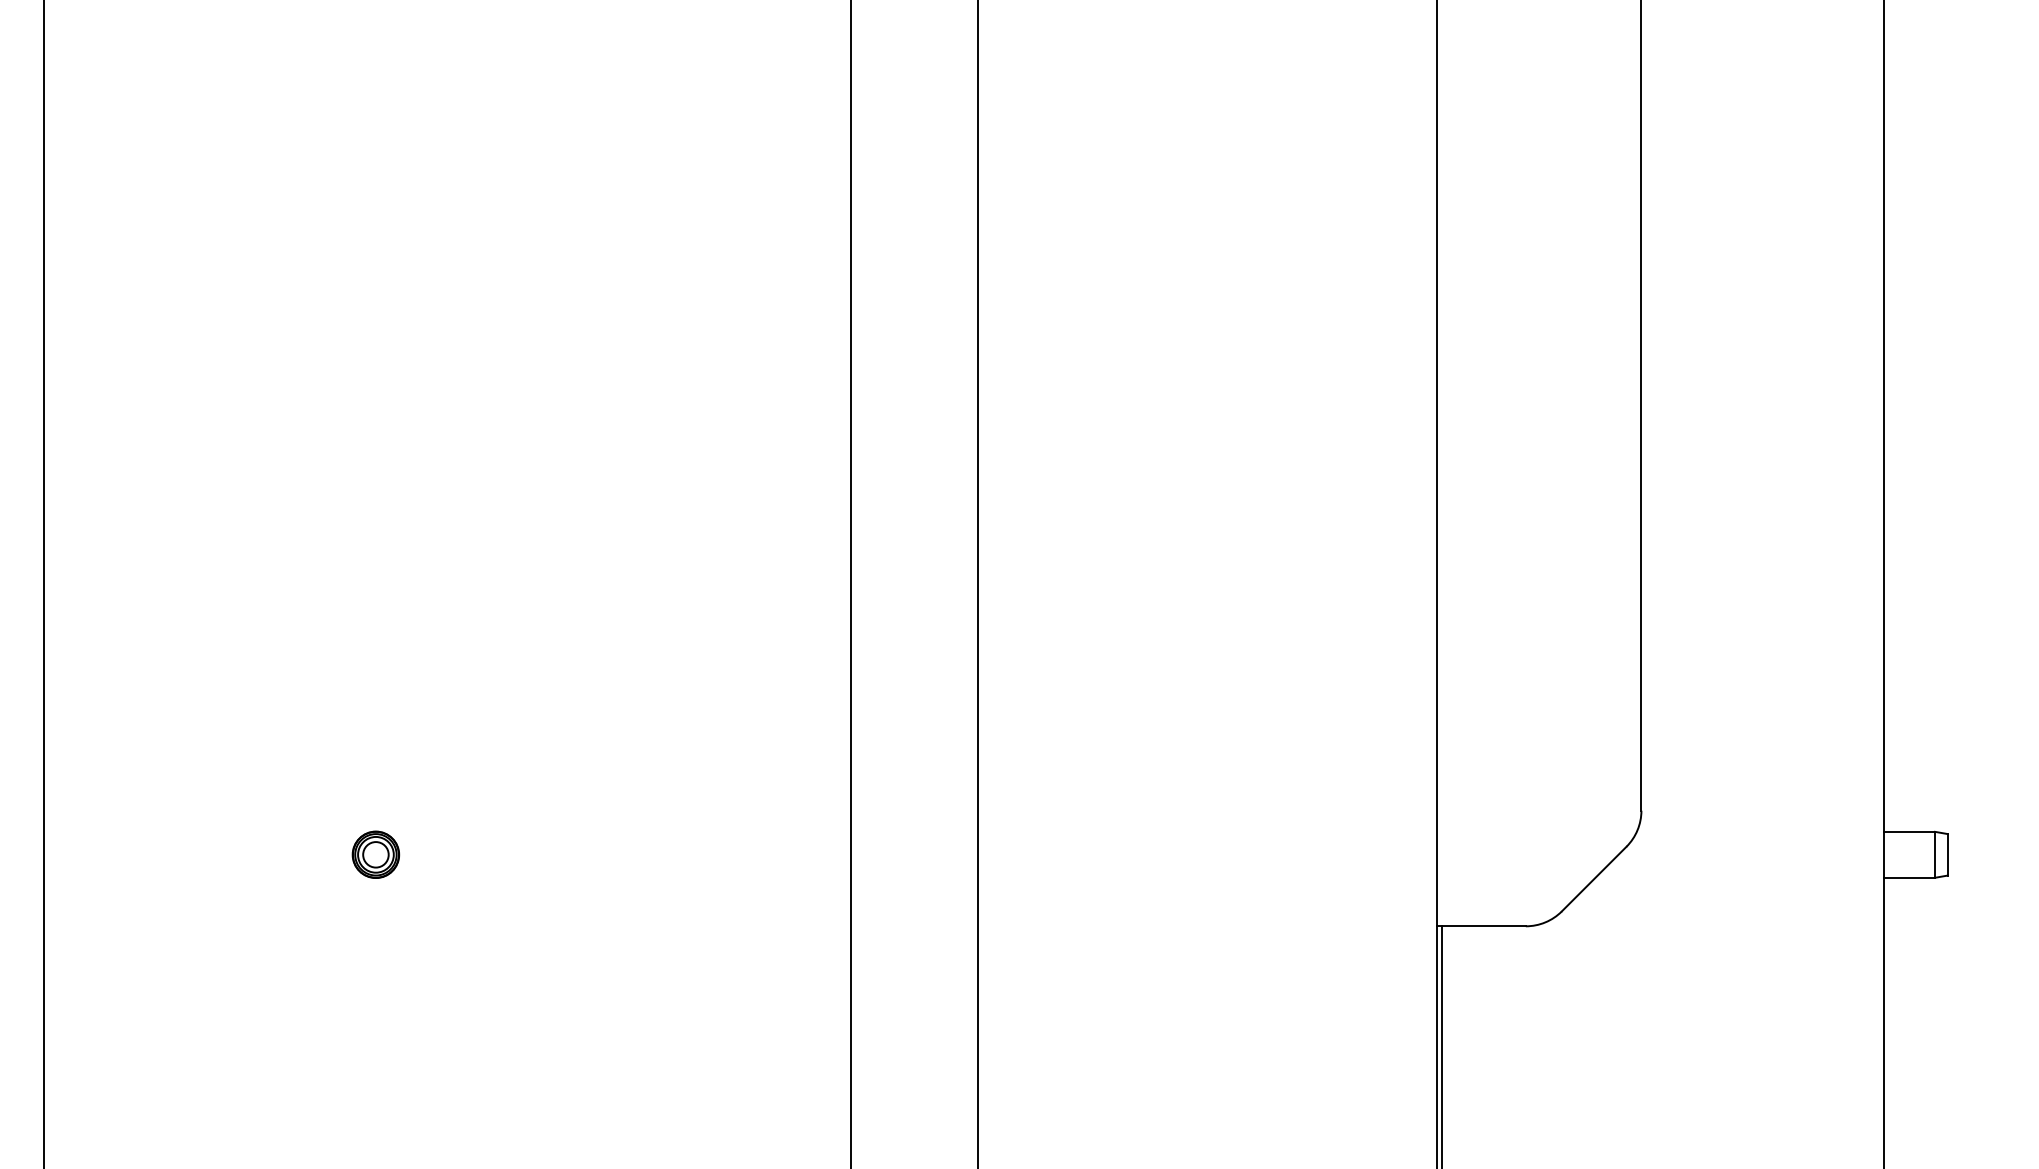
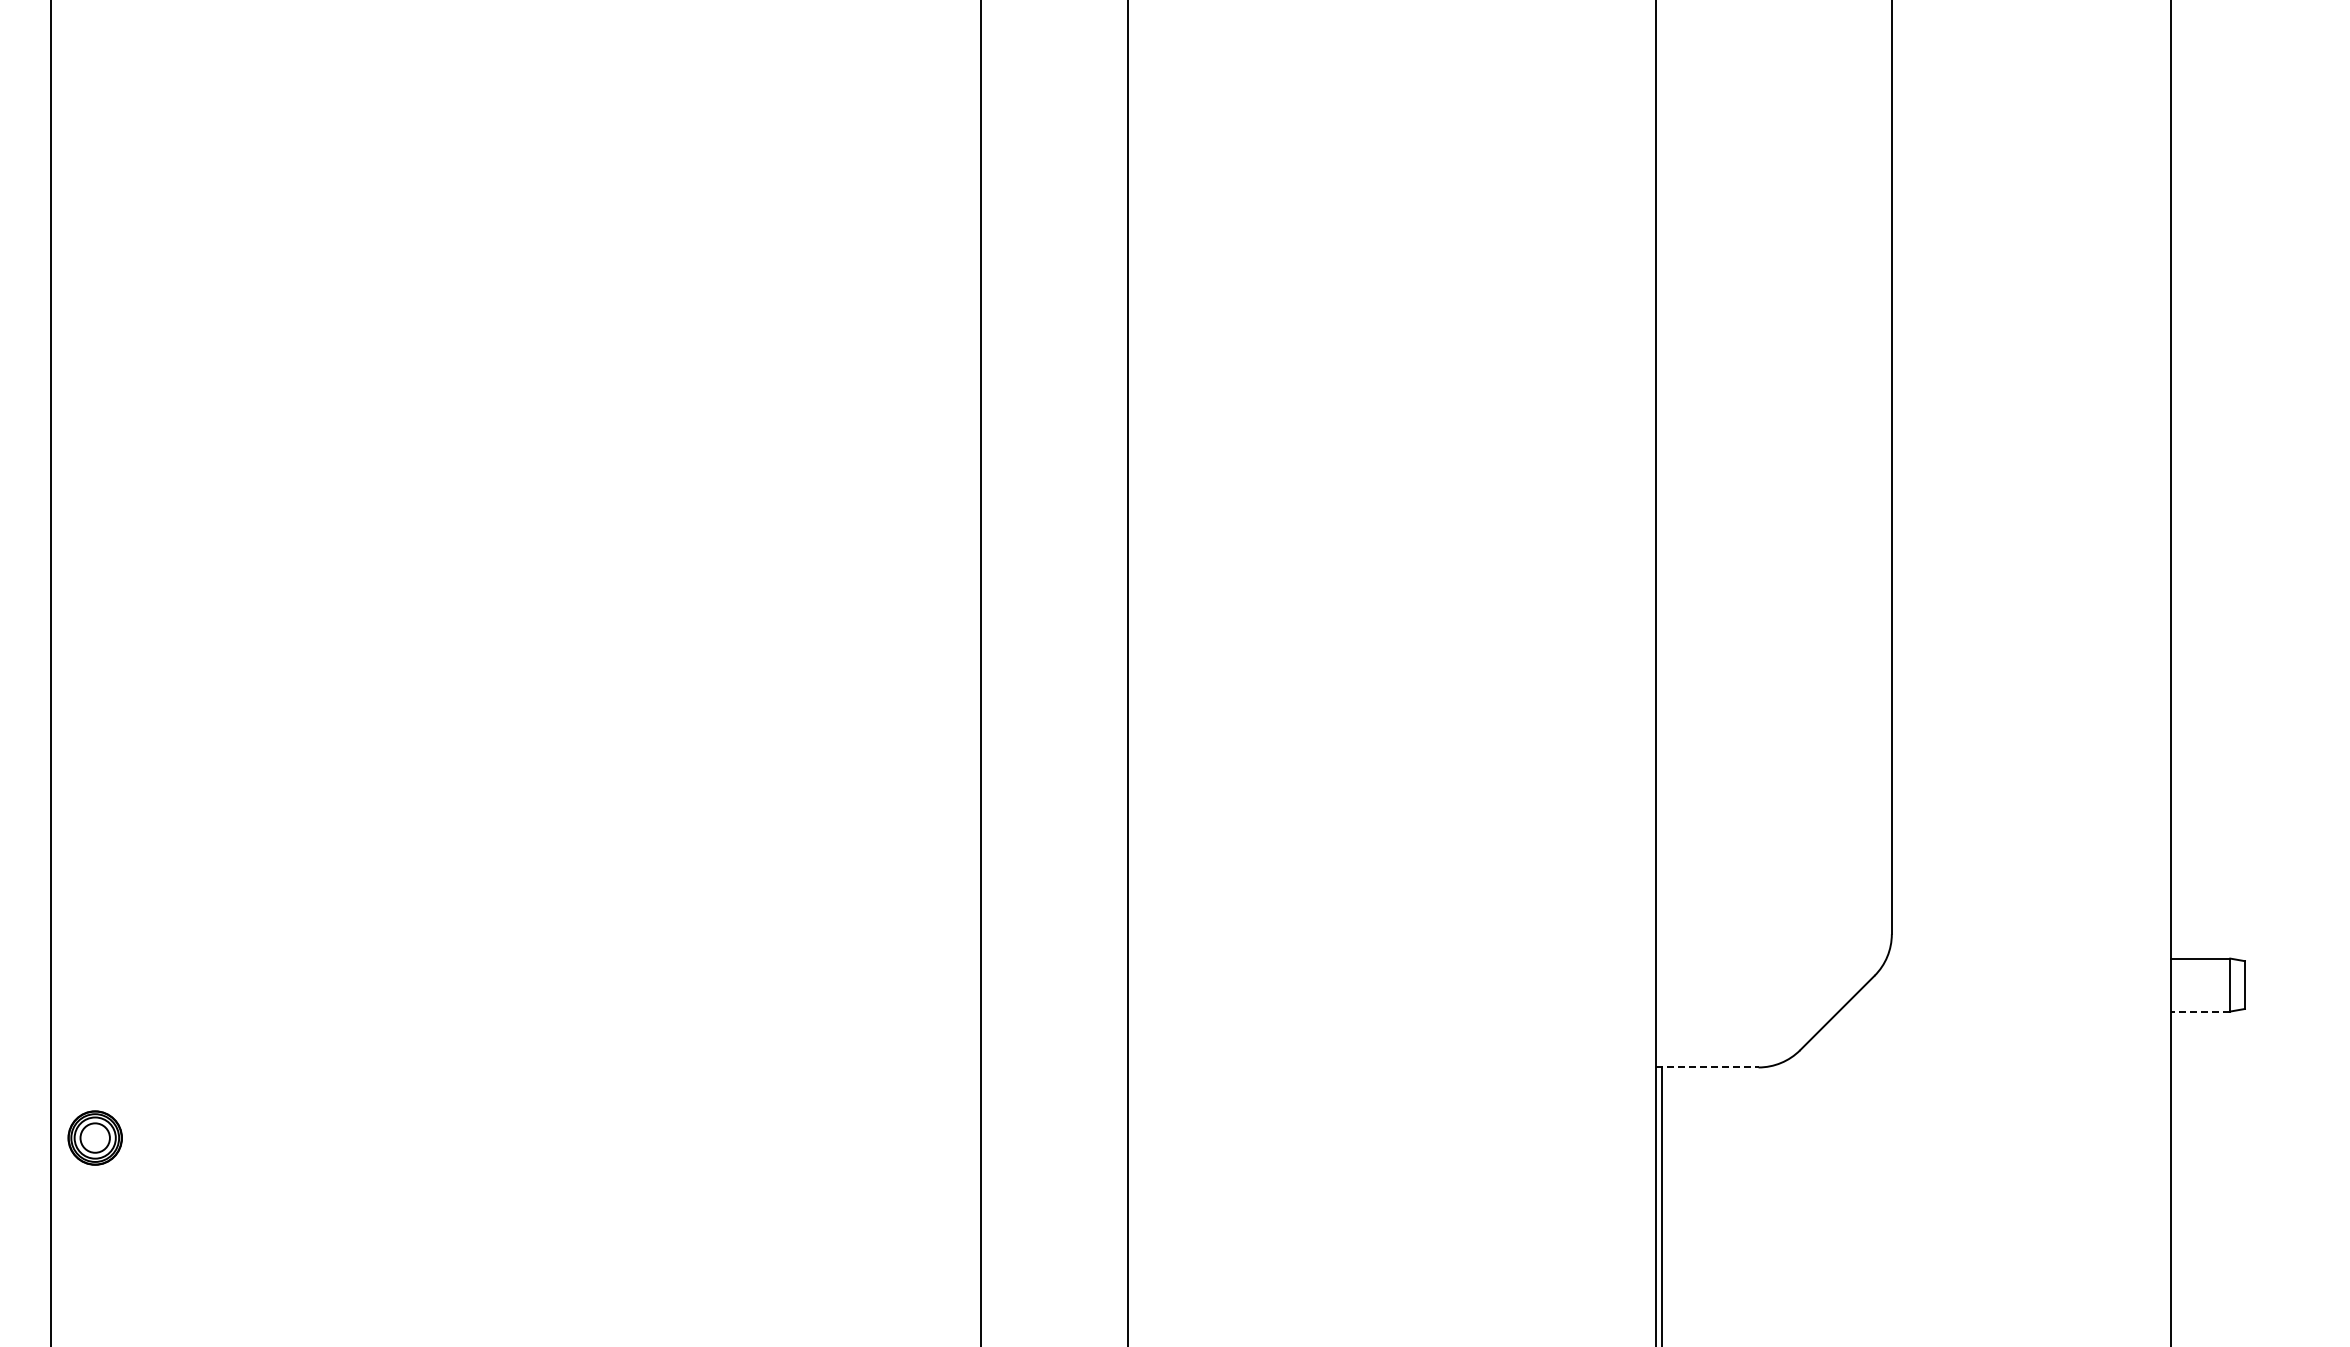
part: (375, 854) -> (94, 1137), moved
line: (1909, 877) -> (2200, 1011), solid -> dashed
line: (1482, 926) -> (1708, 1067), solid -> dashed

